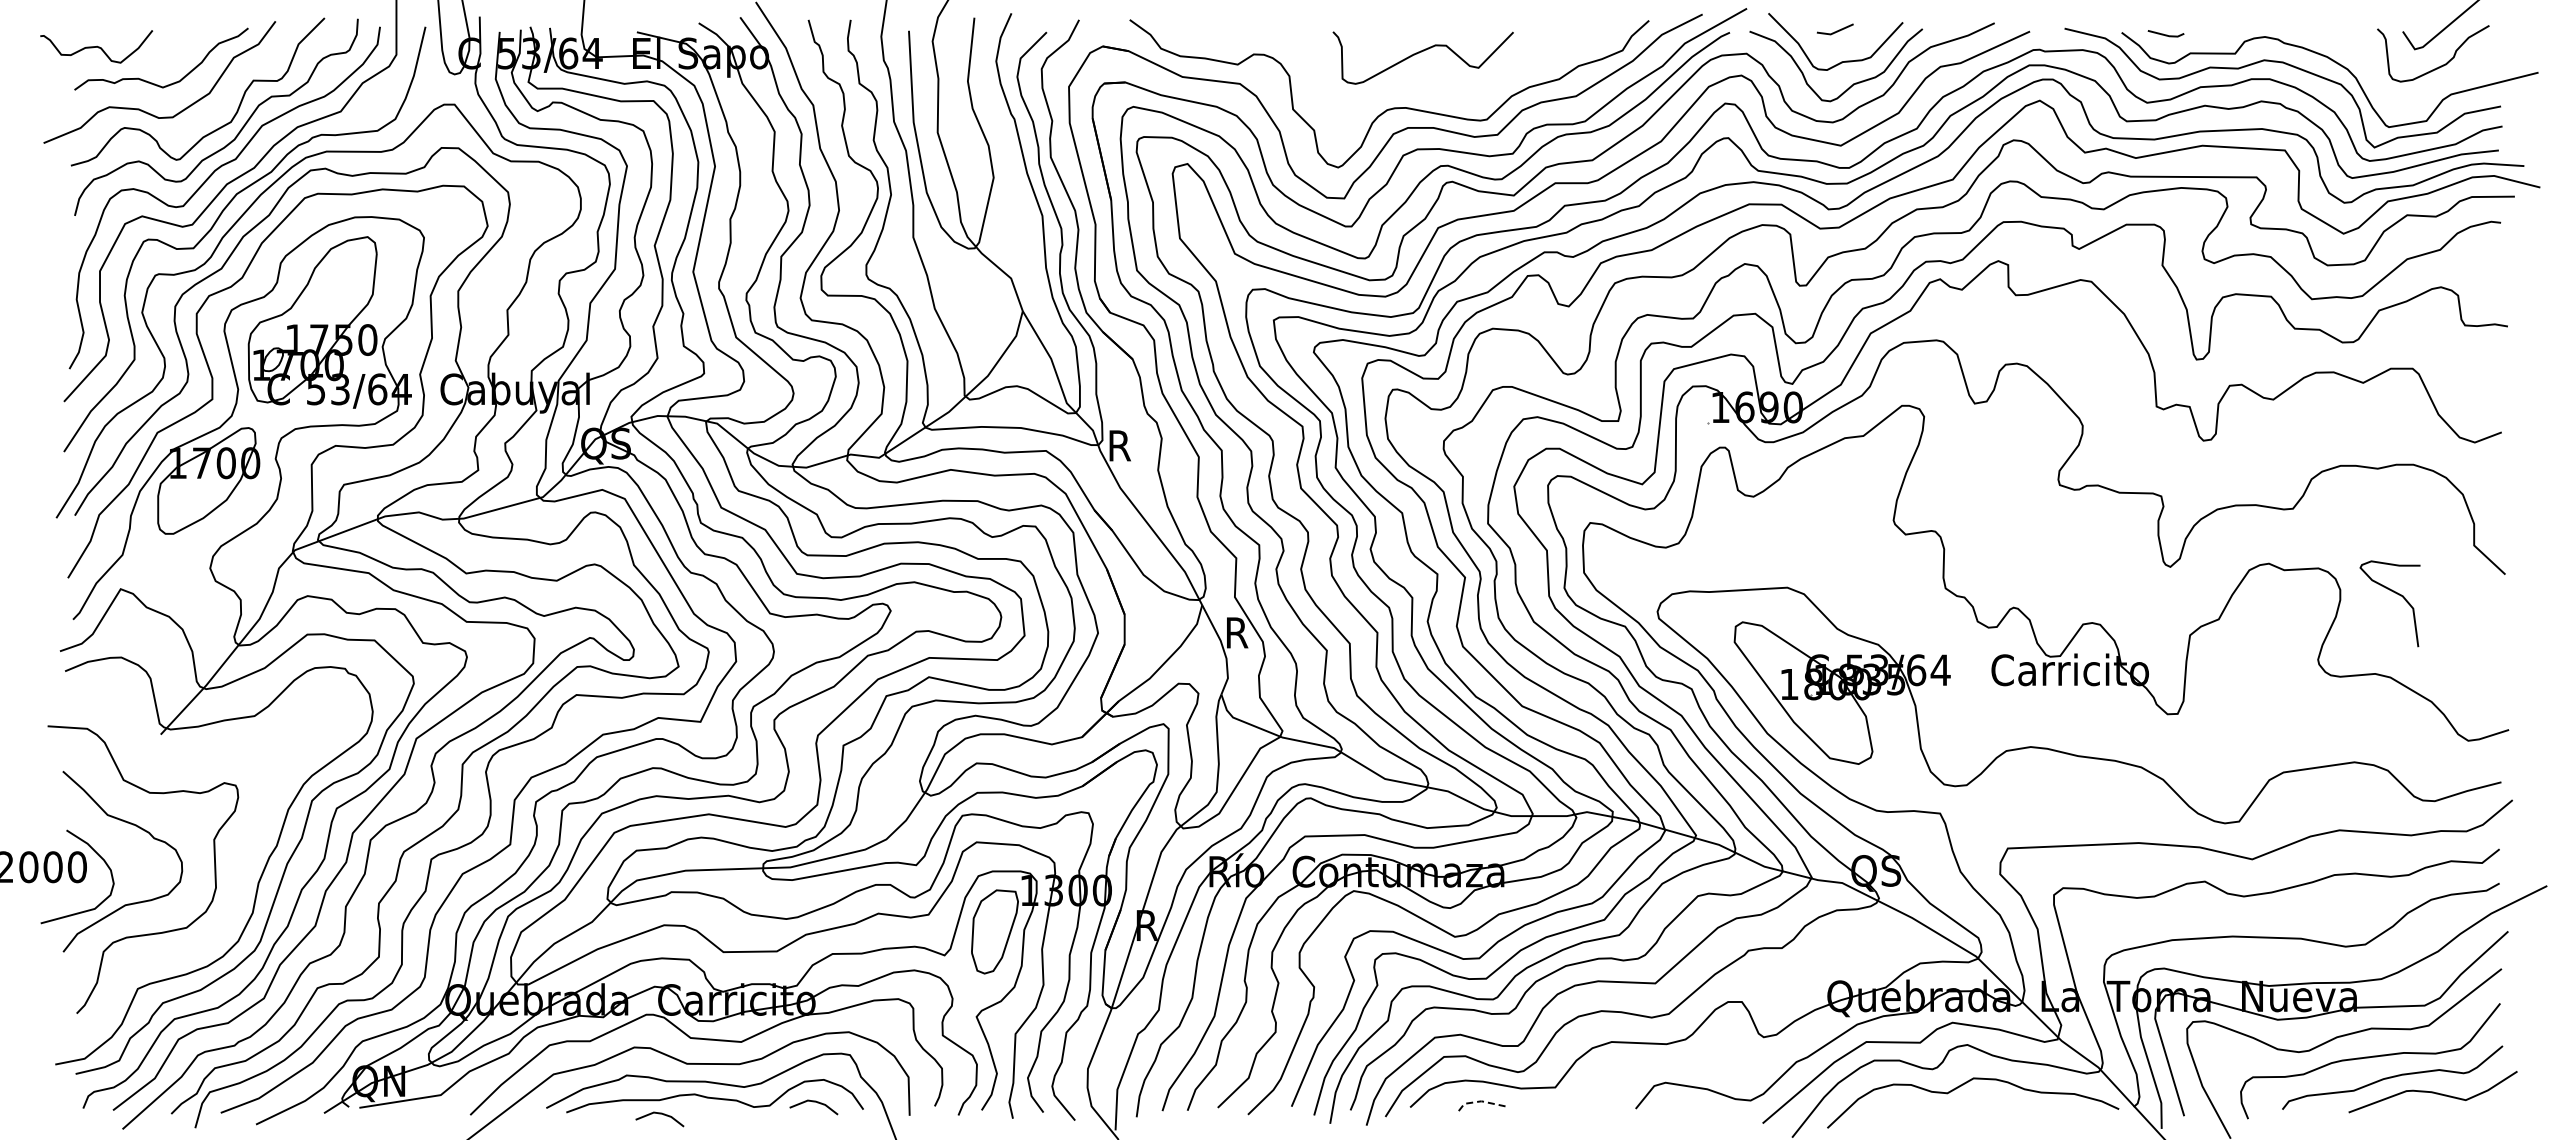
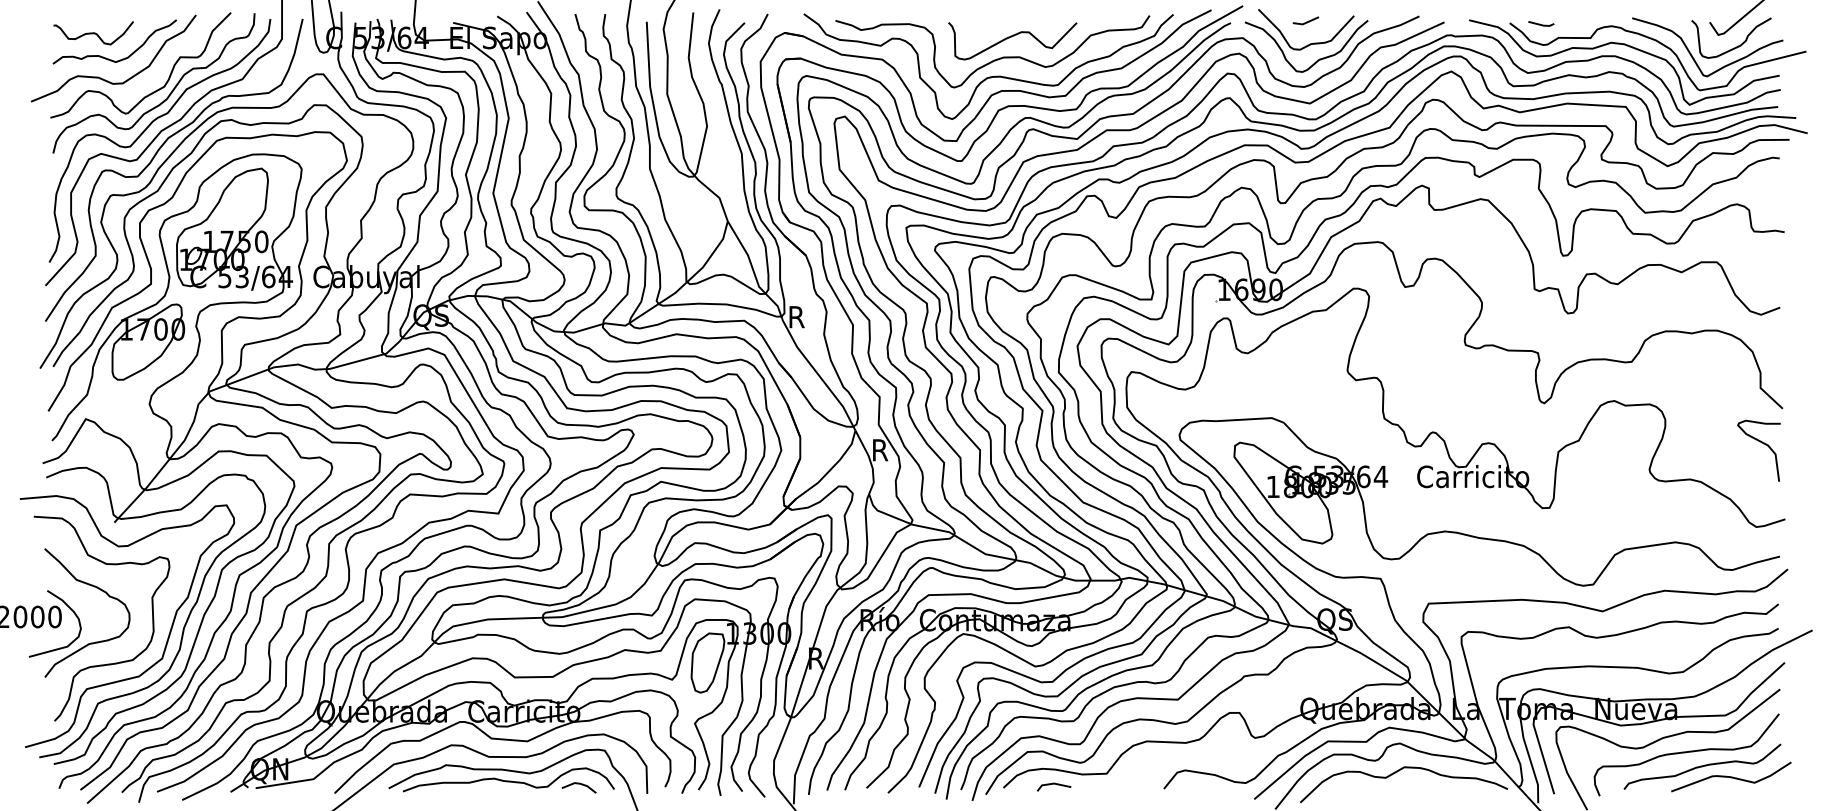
curve: (96, 46) -> (93, 32), moved
curve: (2378, 78) -> (1692, 55), added
curve: (1399, 83) -> (995, 59), added
curve: (2395, 593) -> (1762, 443), moved
curve: (238, 887) -> (169, 631), added
line: (1479, 1101) -> (1052, 783), dashed -> solid
line: (659, 1114) -> (469, 792), removed

